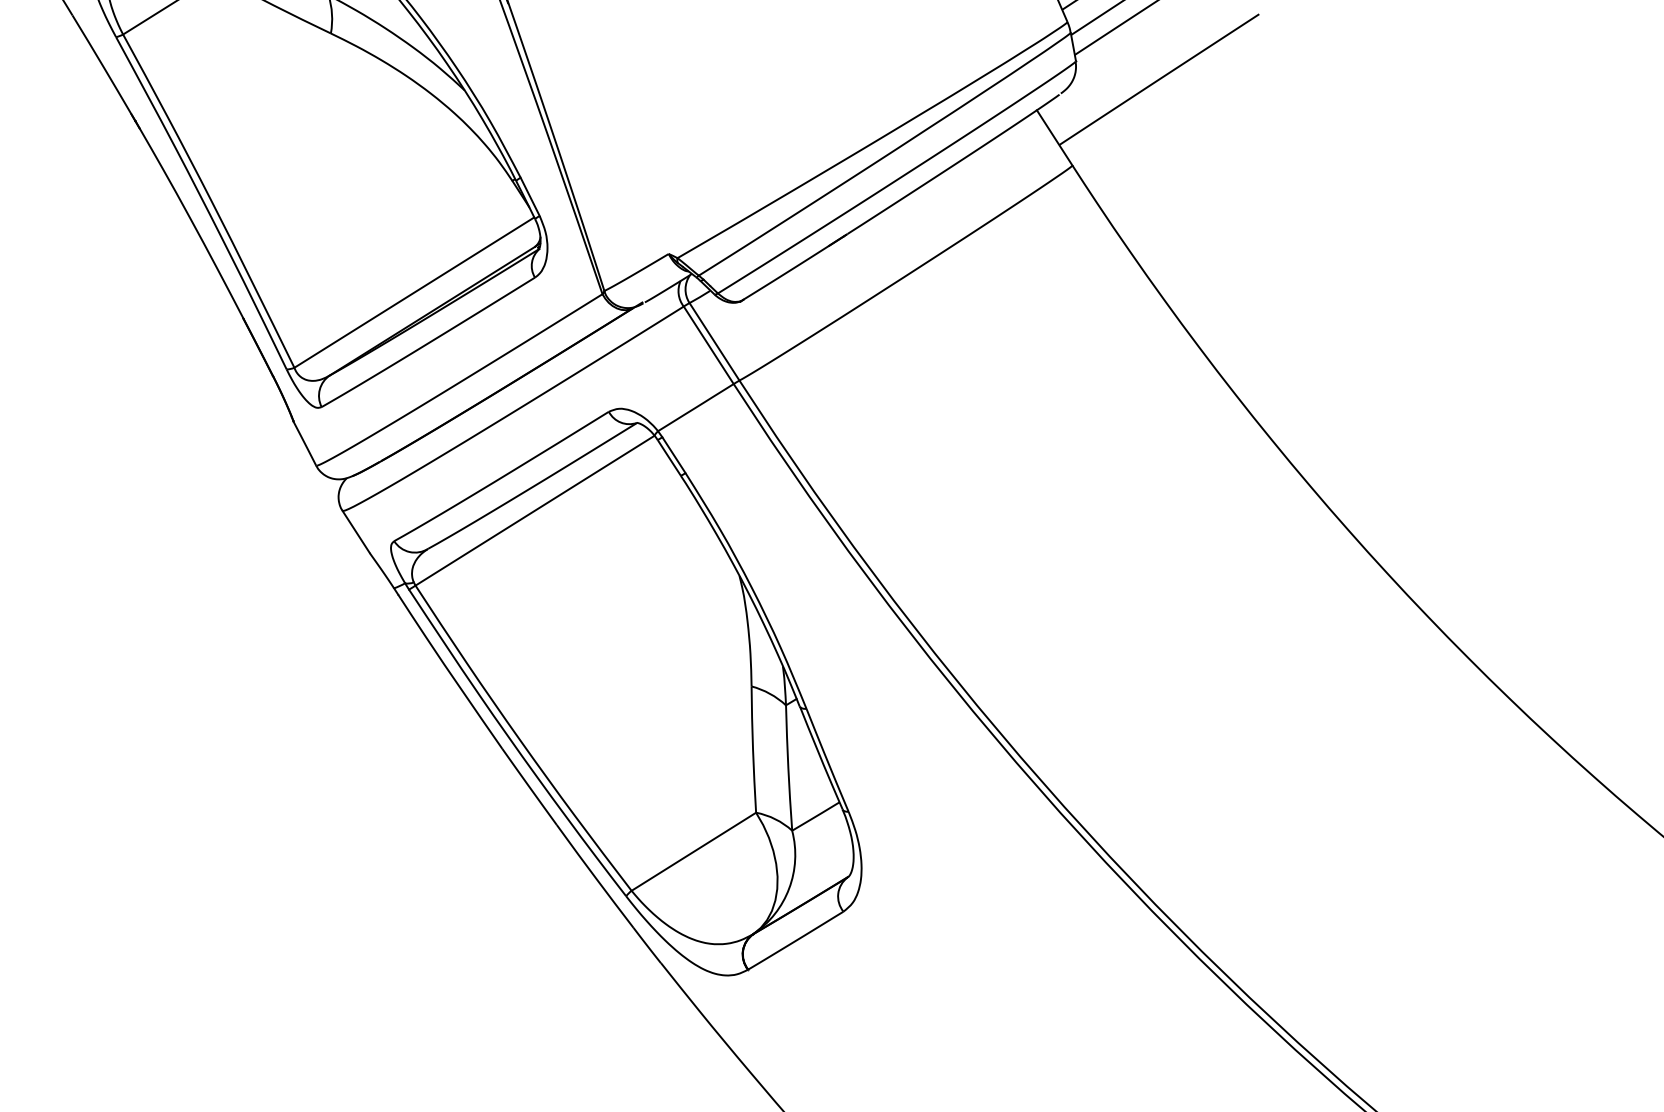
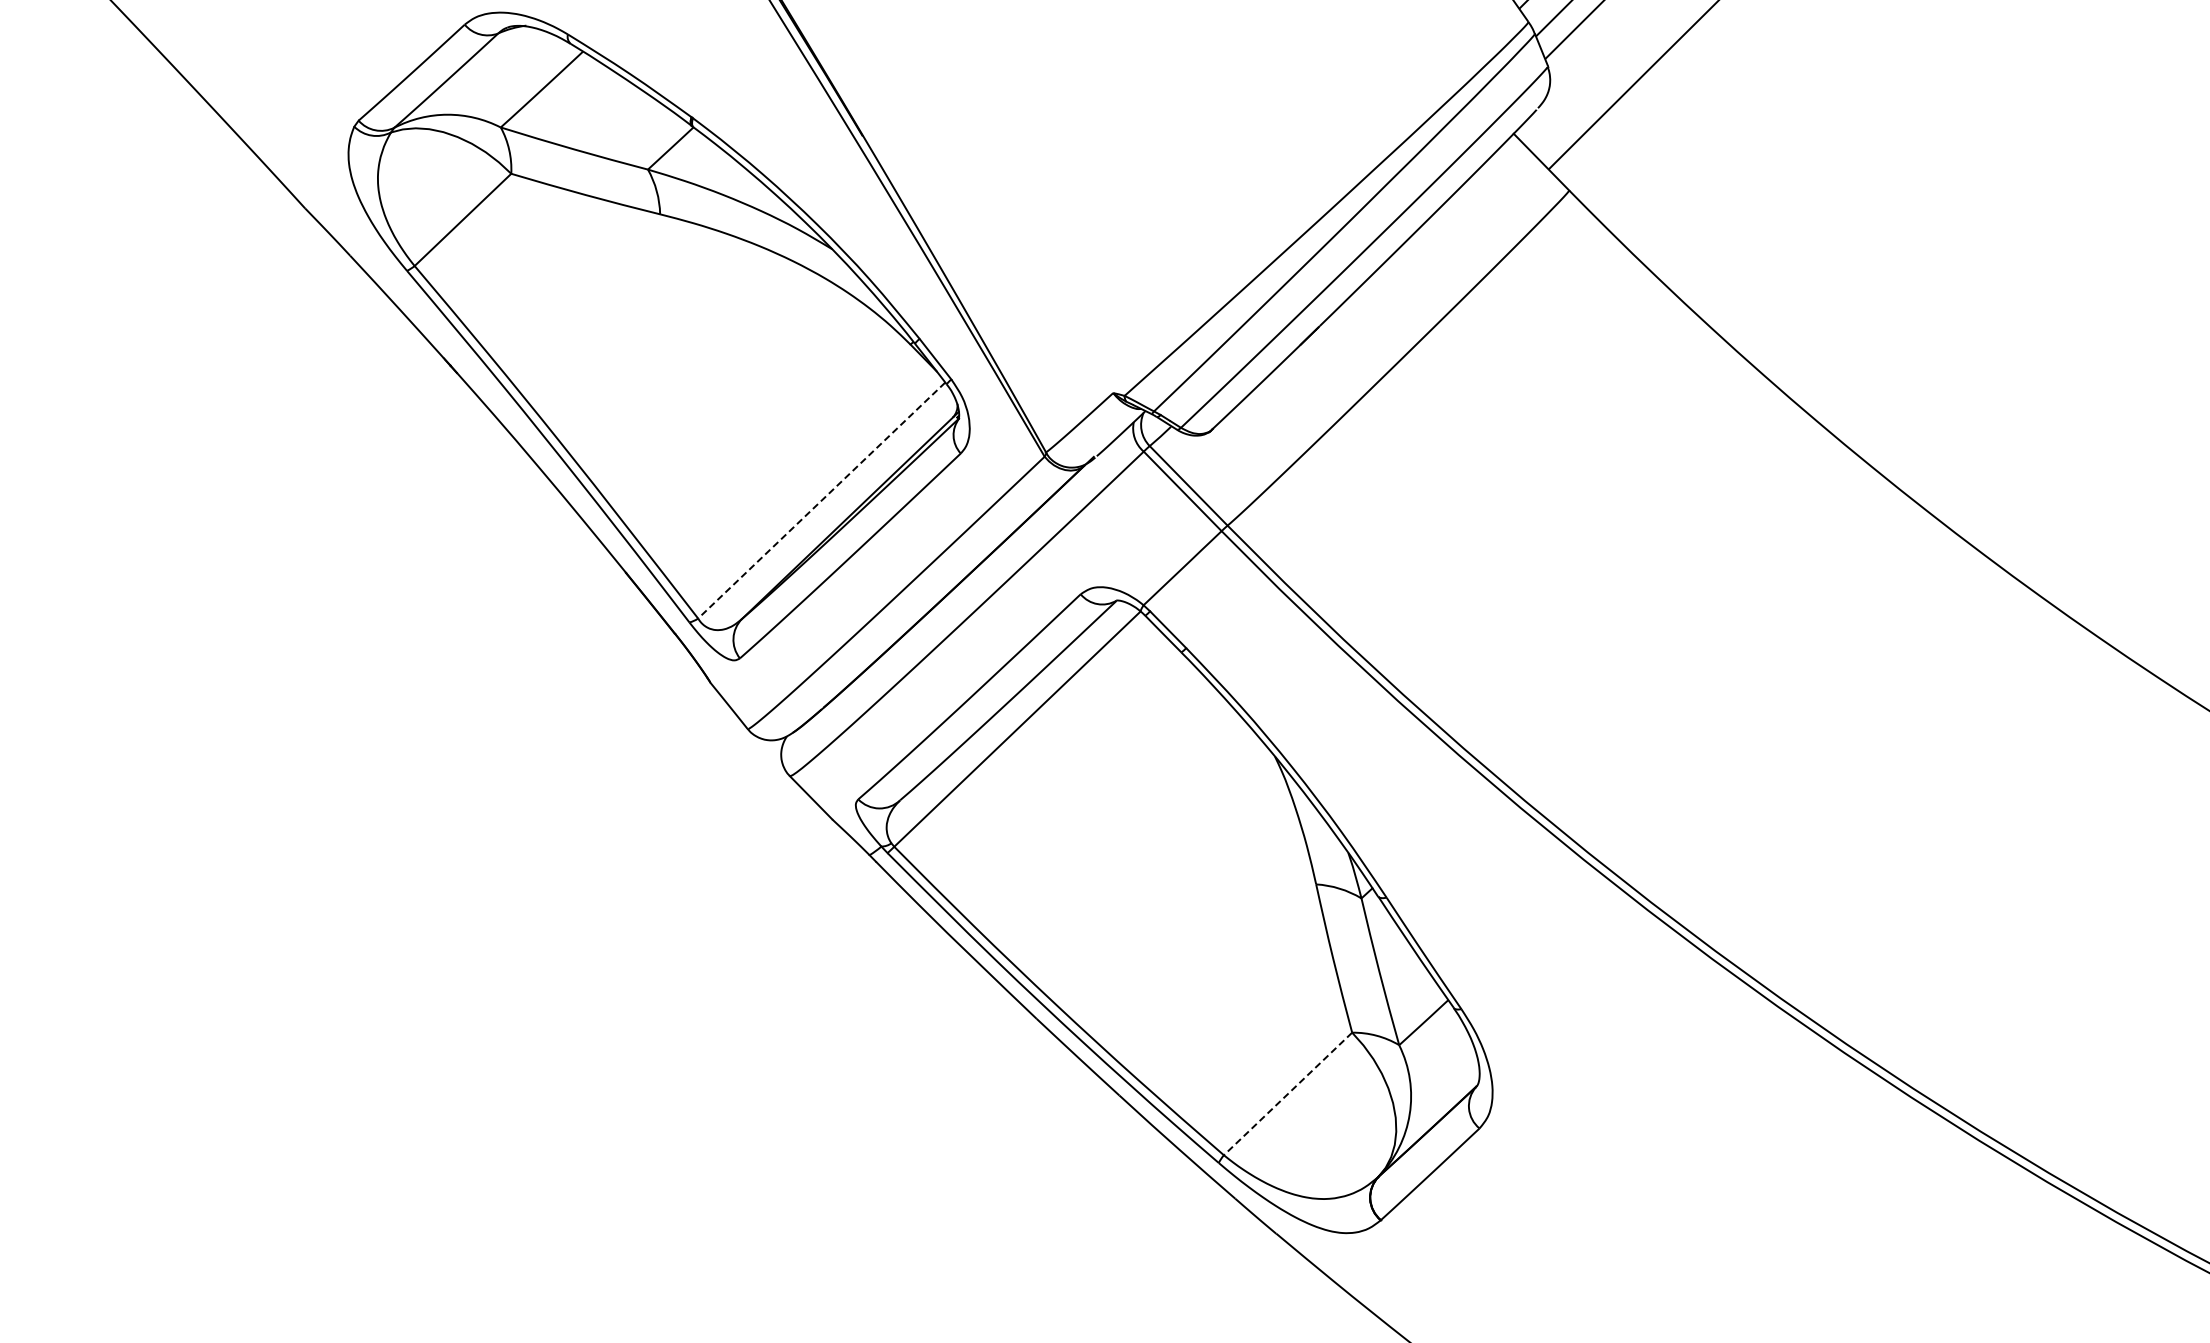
line: (414, 292) -> (821, 500), solid -> dashed
line: (694, 851) -> (1288, 1093), solid -> dashed

